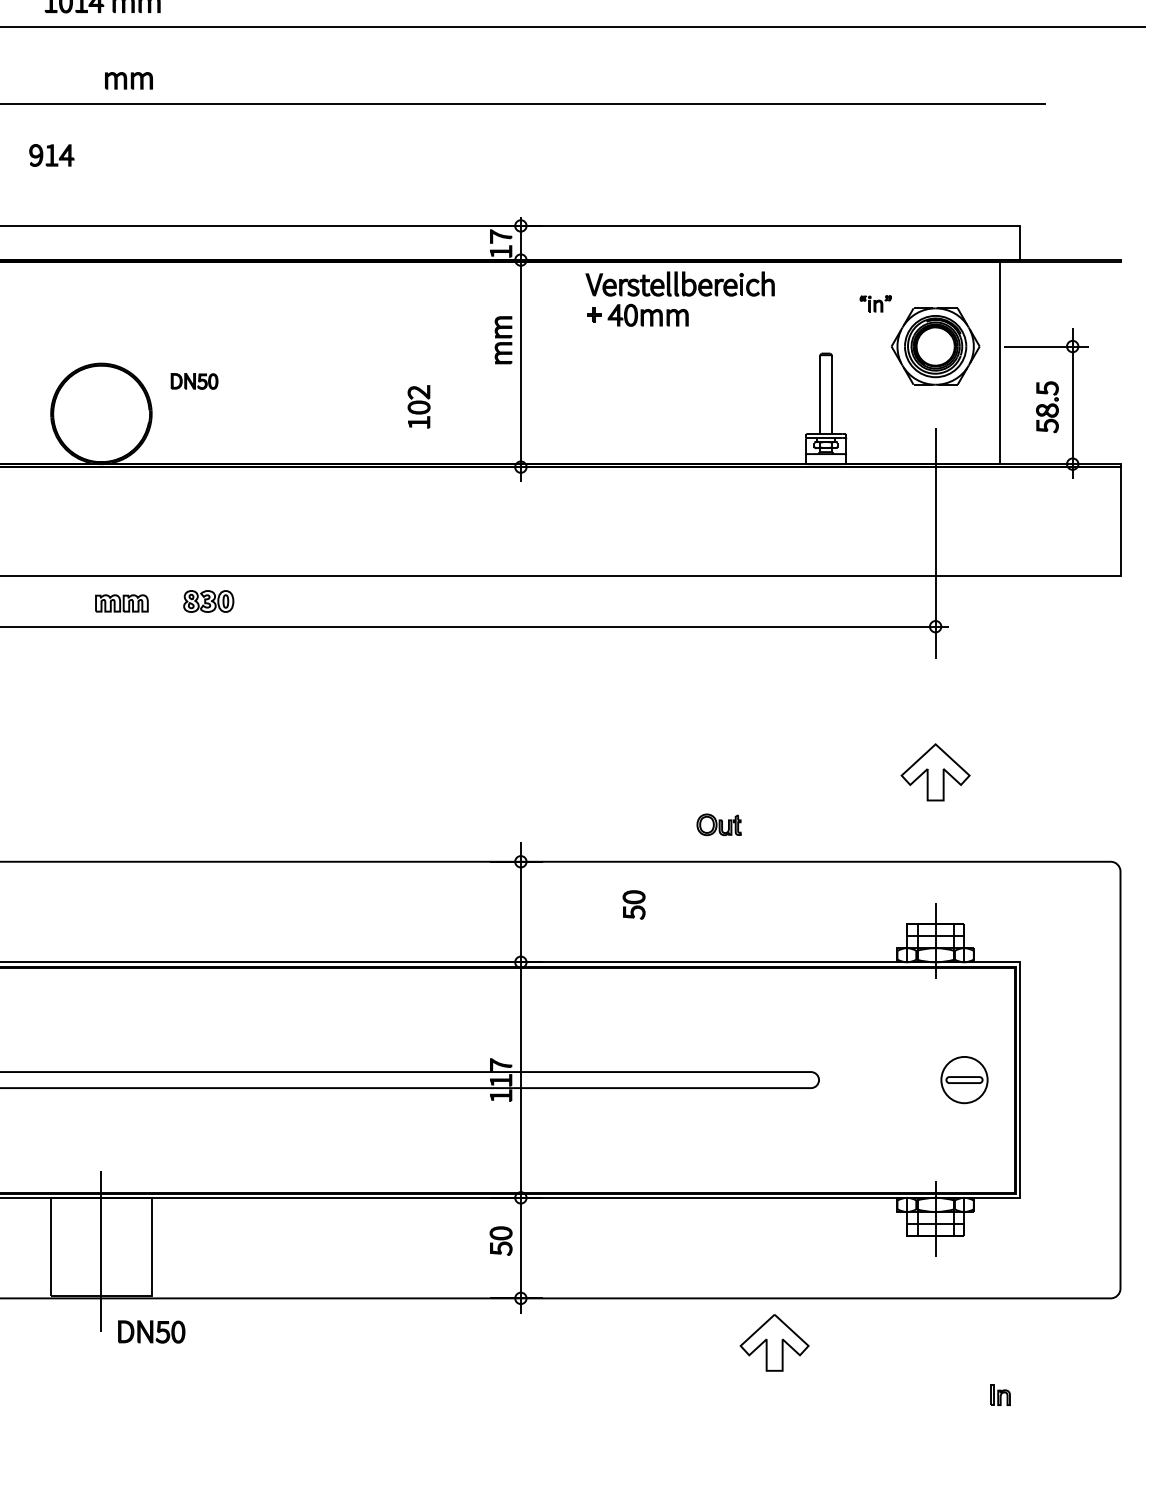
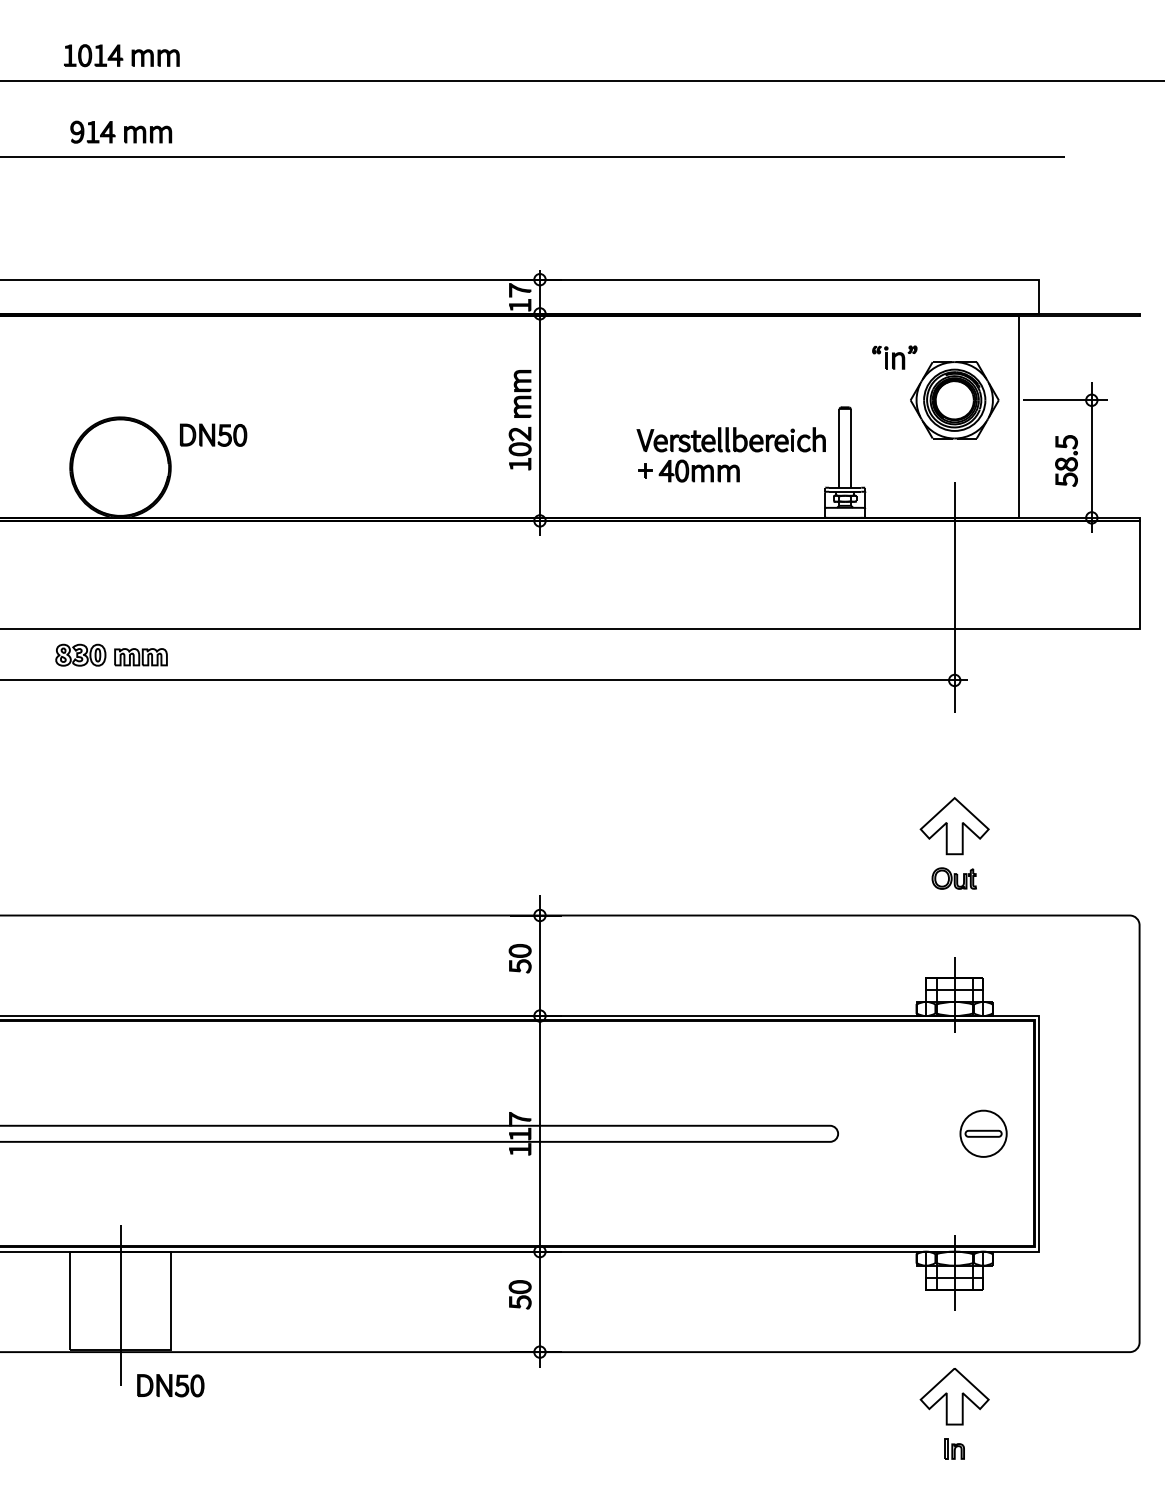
part: (51, 154) -> (92, 131), moved
part: (679, 298) -> (730, 454), moved
part: (875, 303) -> (894, 357), size x1.43
part: (194, 380) -> (213, 434), size x1.43
part: (418, 406) -> (519, 448), moved
part: (208, 600) -> (80, 654), moved
part: (718, 824) -> (953, 878), moved
part: (633, 904) -> (519, 958), moved
part: (774, 1342) -> (954, 1396), moved
part: (1000, 1394) -> (954, 1448), moved

